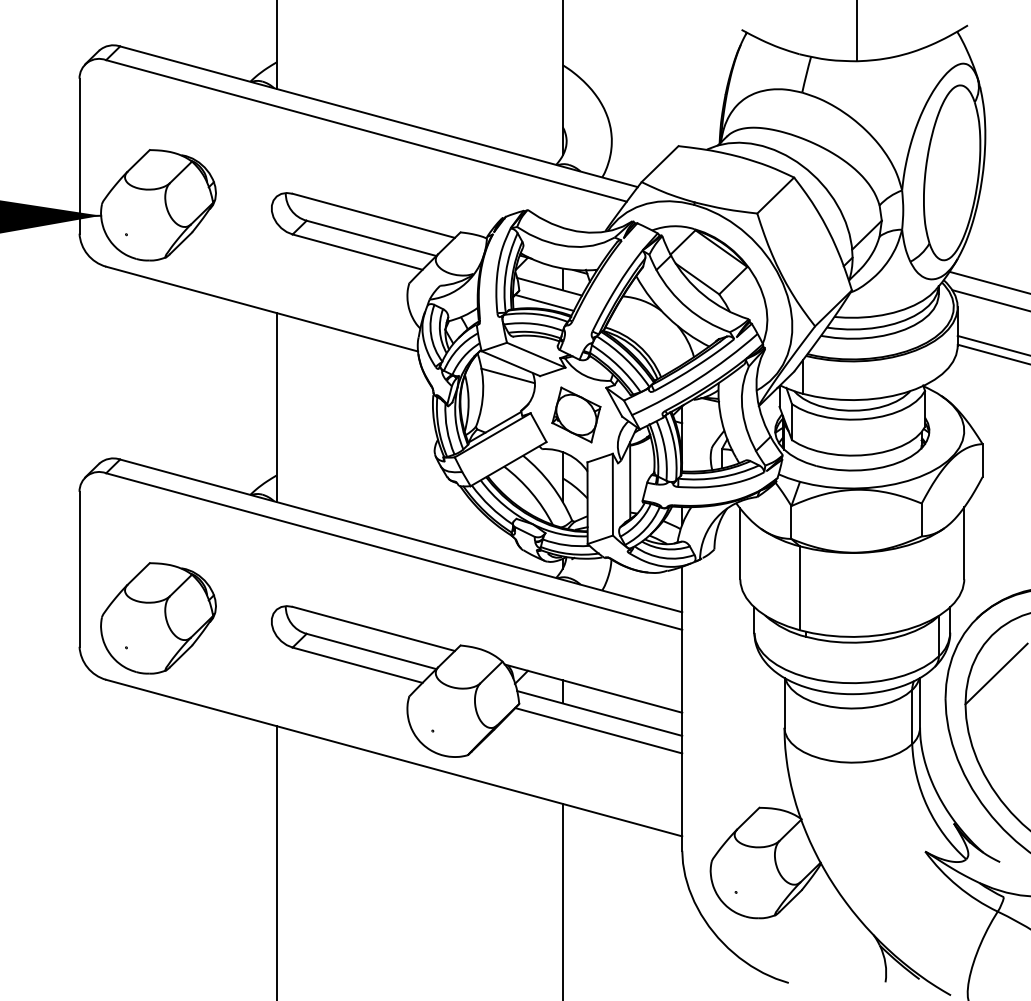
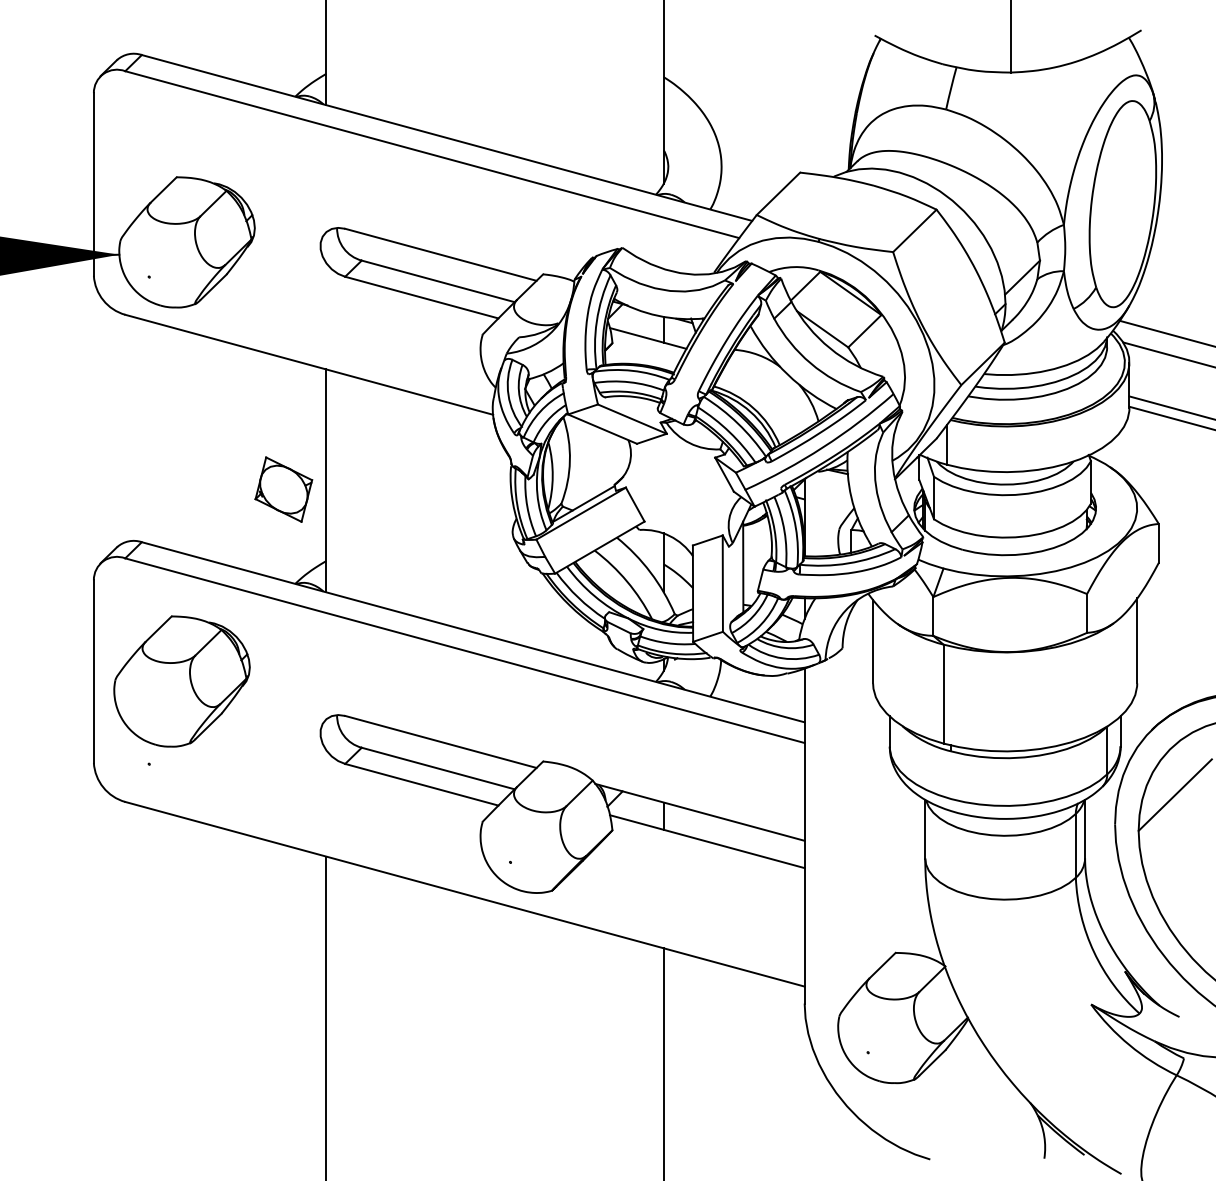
line: (543, 302) -> (641, 357), removed
line: (507, 375) -> (598, 443), removed
part: (576, 414) -> (283, 489), moved
part: (158, 618) -> (181, 681), moved
line: (598, 730) -> (705, 861), removed

